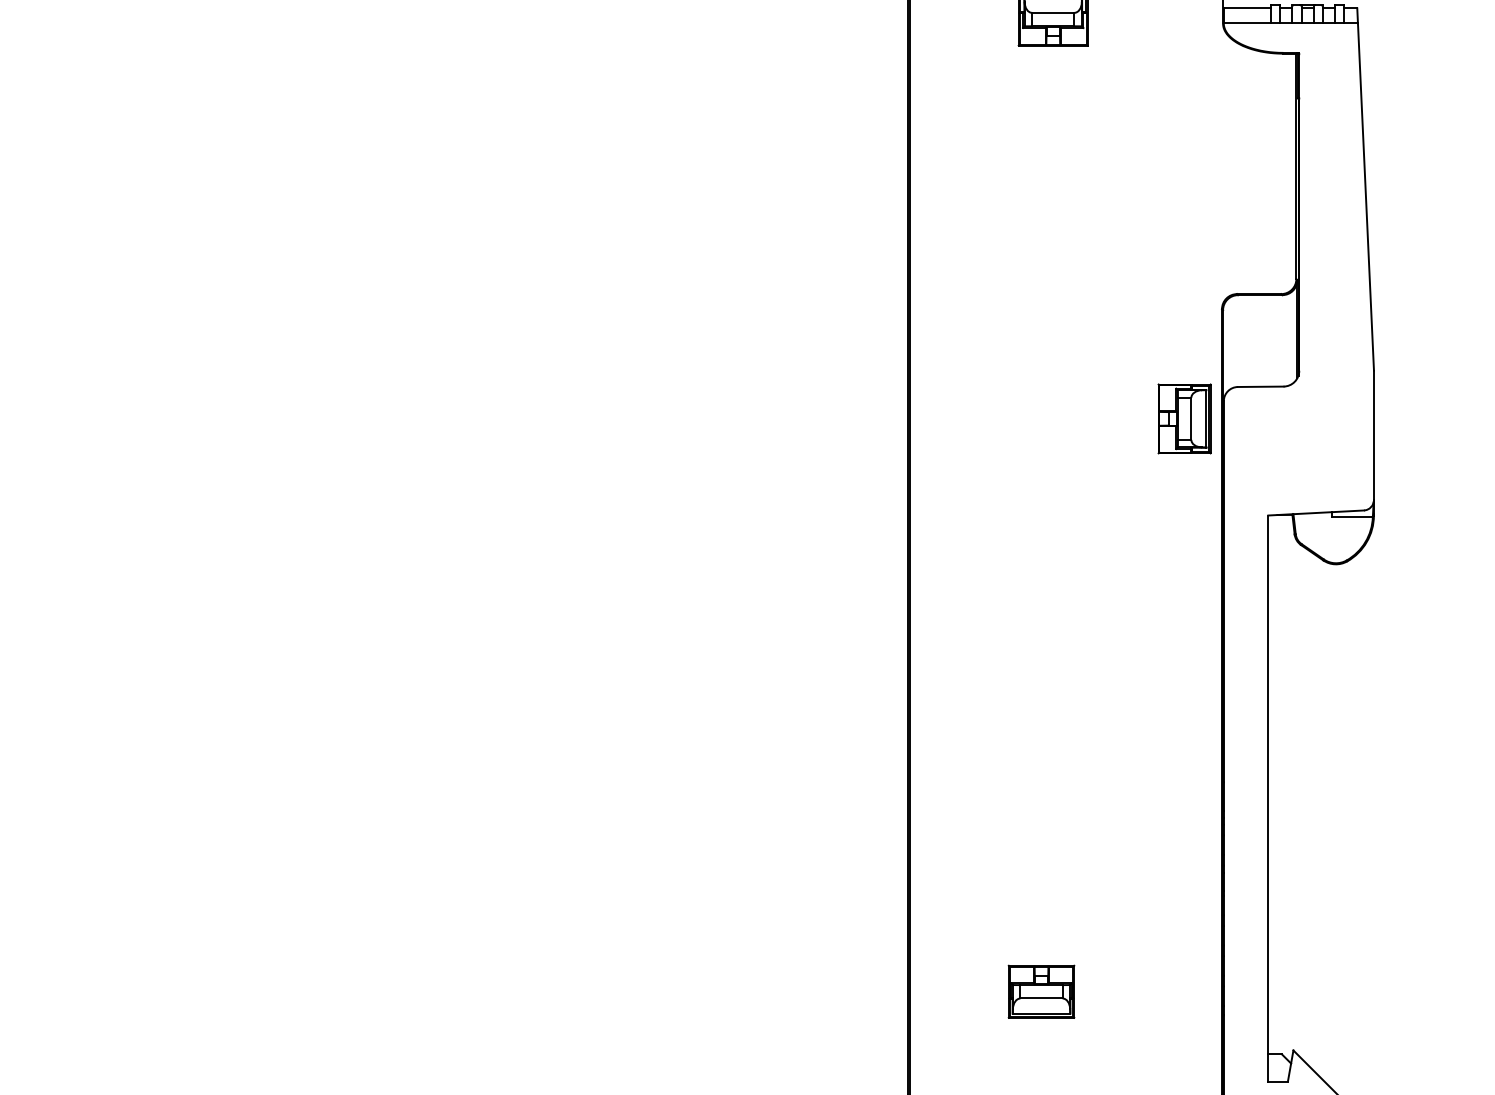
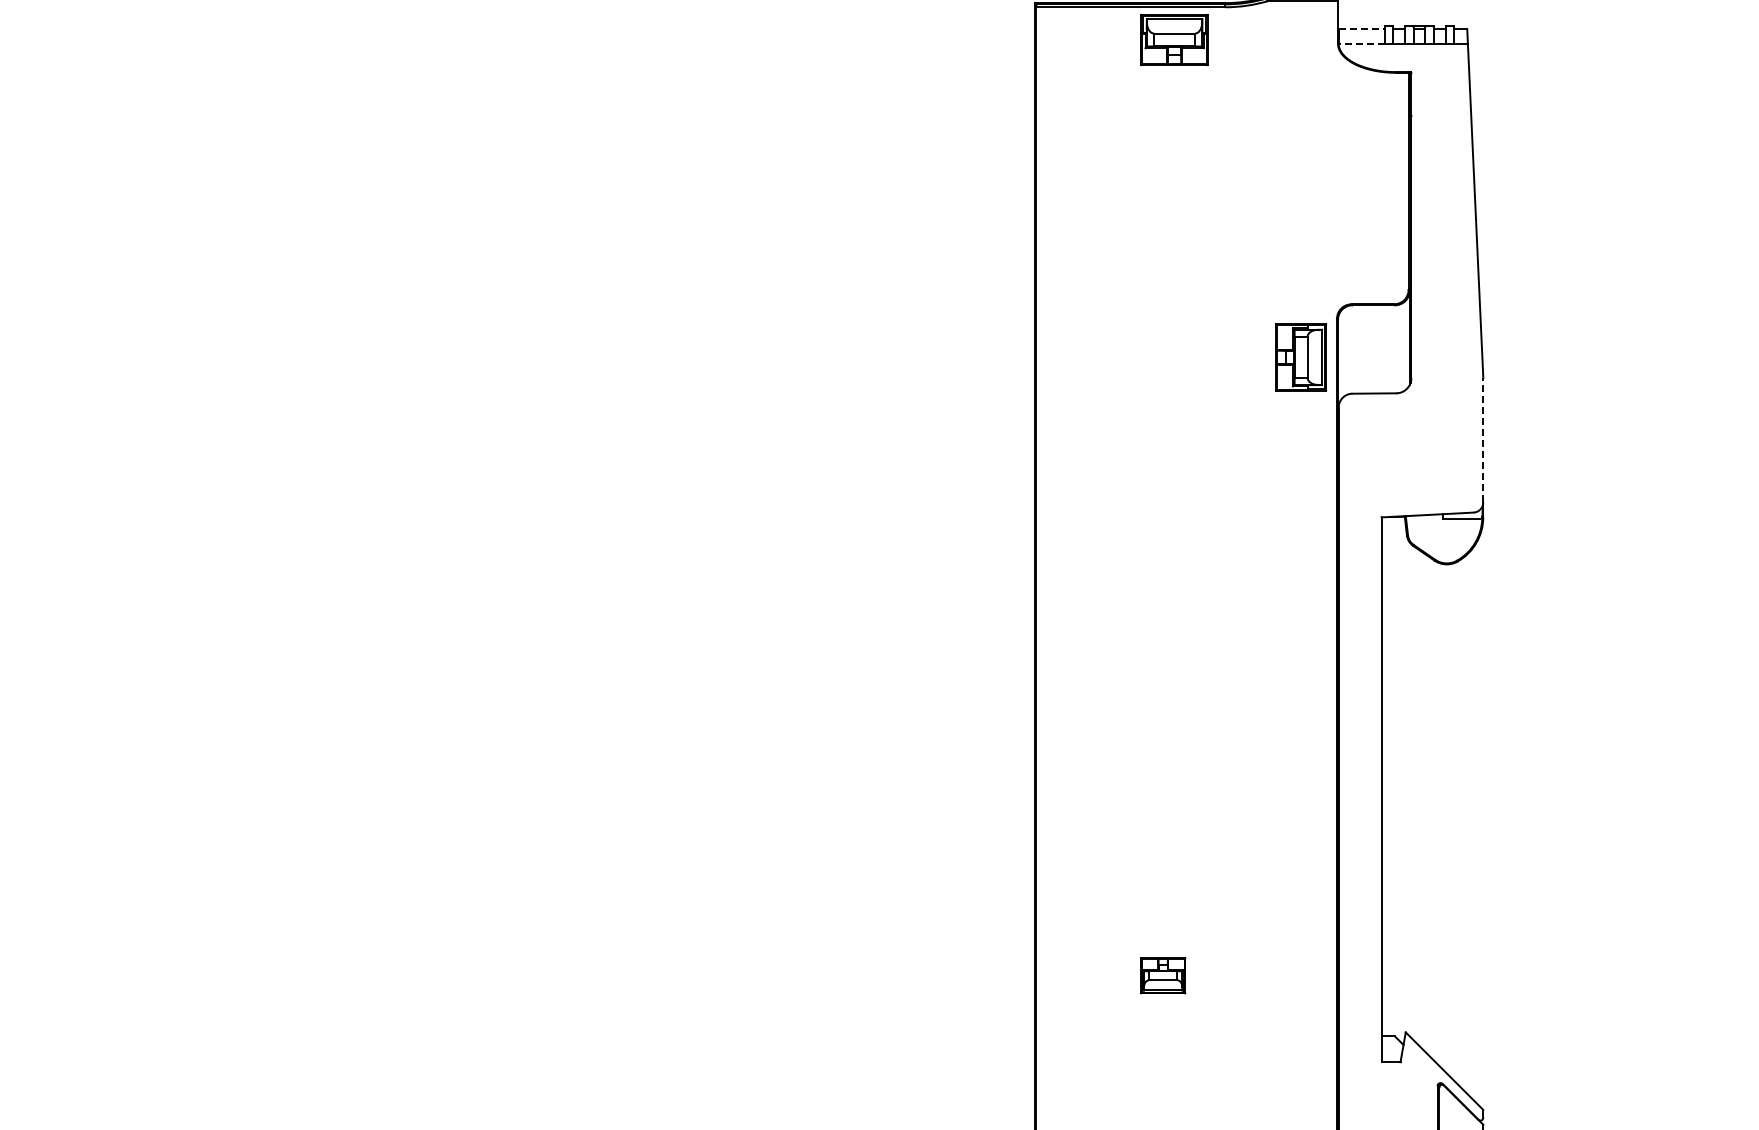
line: (1247, 8) -> (1361, 29), solid -> dashed
line: (1247, 23) -> (1361, 43), solid -> dashed
part: (1185, 418) -> (1301, 357), moved
line: (1374, 434) -> (1483, 439), solid -> dashed
part: (1040, 991) -> (1162, 975), size x0.7

